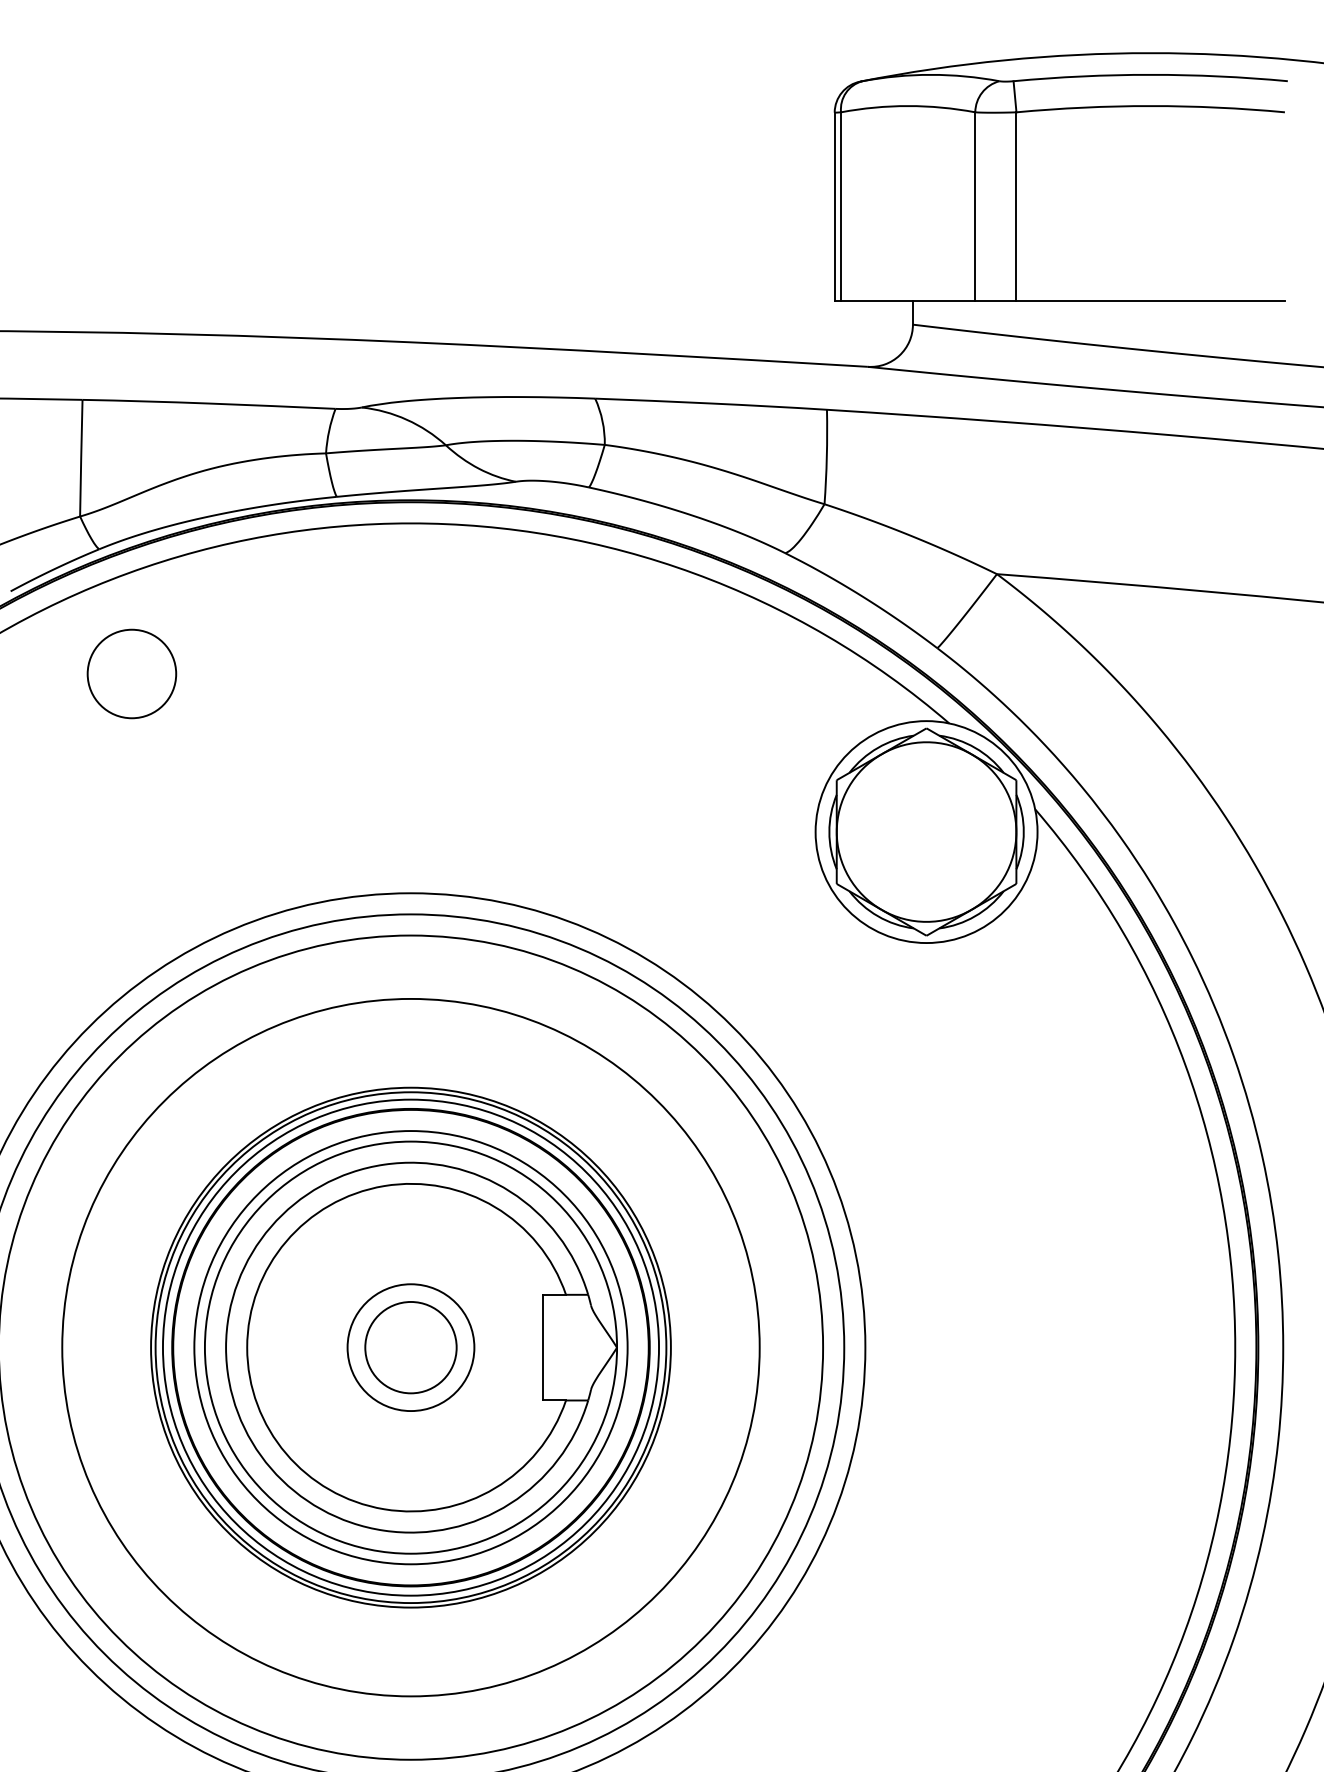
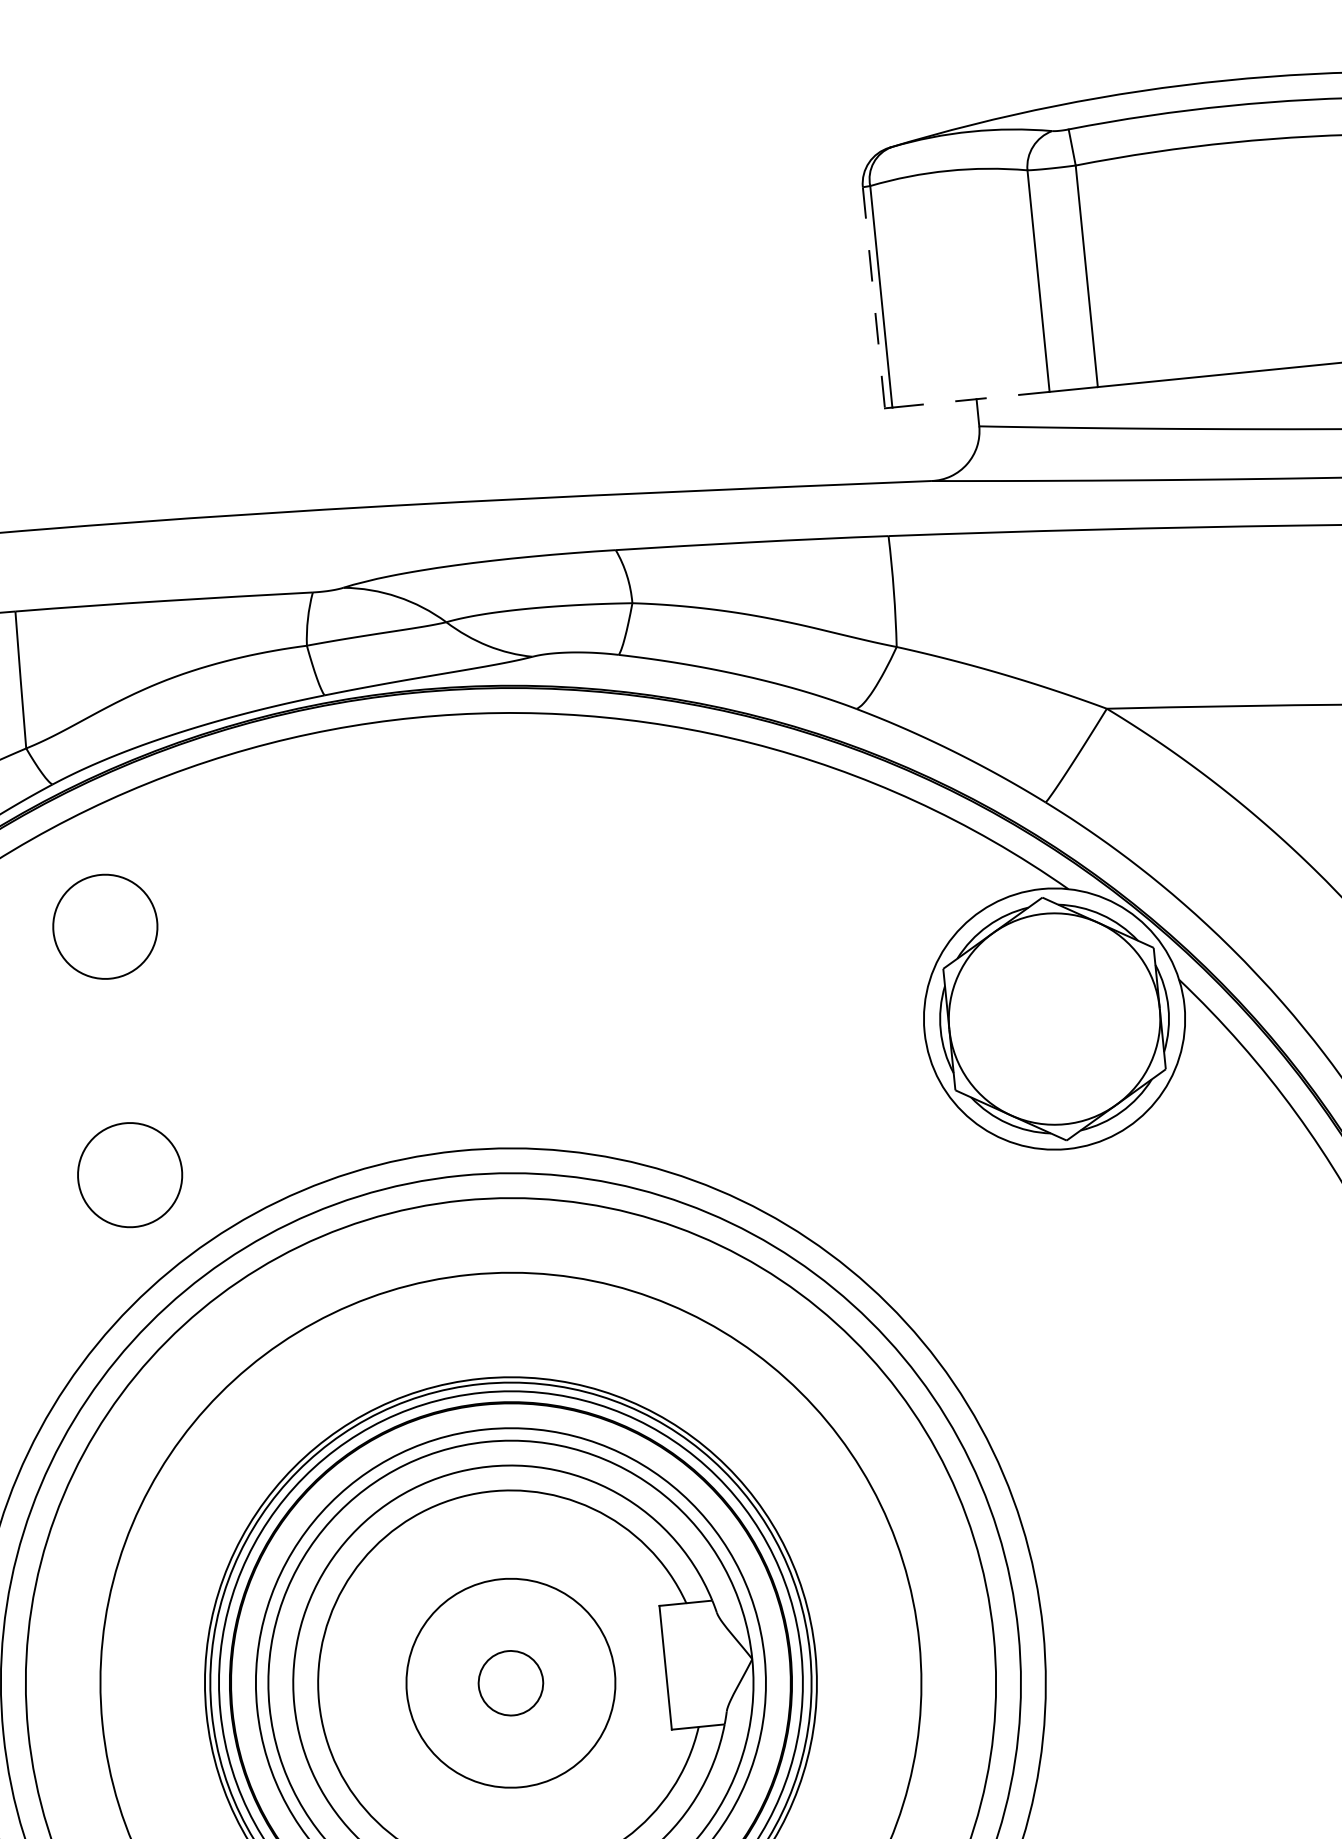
line: (834, 207) -> (873, 298), solid -> dashed
line: (908, 301) -> (971, 399), solid -> dashed
circle: (131, 885) -> (129, 1174), added
circle: (410, 1347) -> (510, 1683), size x0.6
circle: (410, 1347) -> (510, 1683), size x1.4

